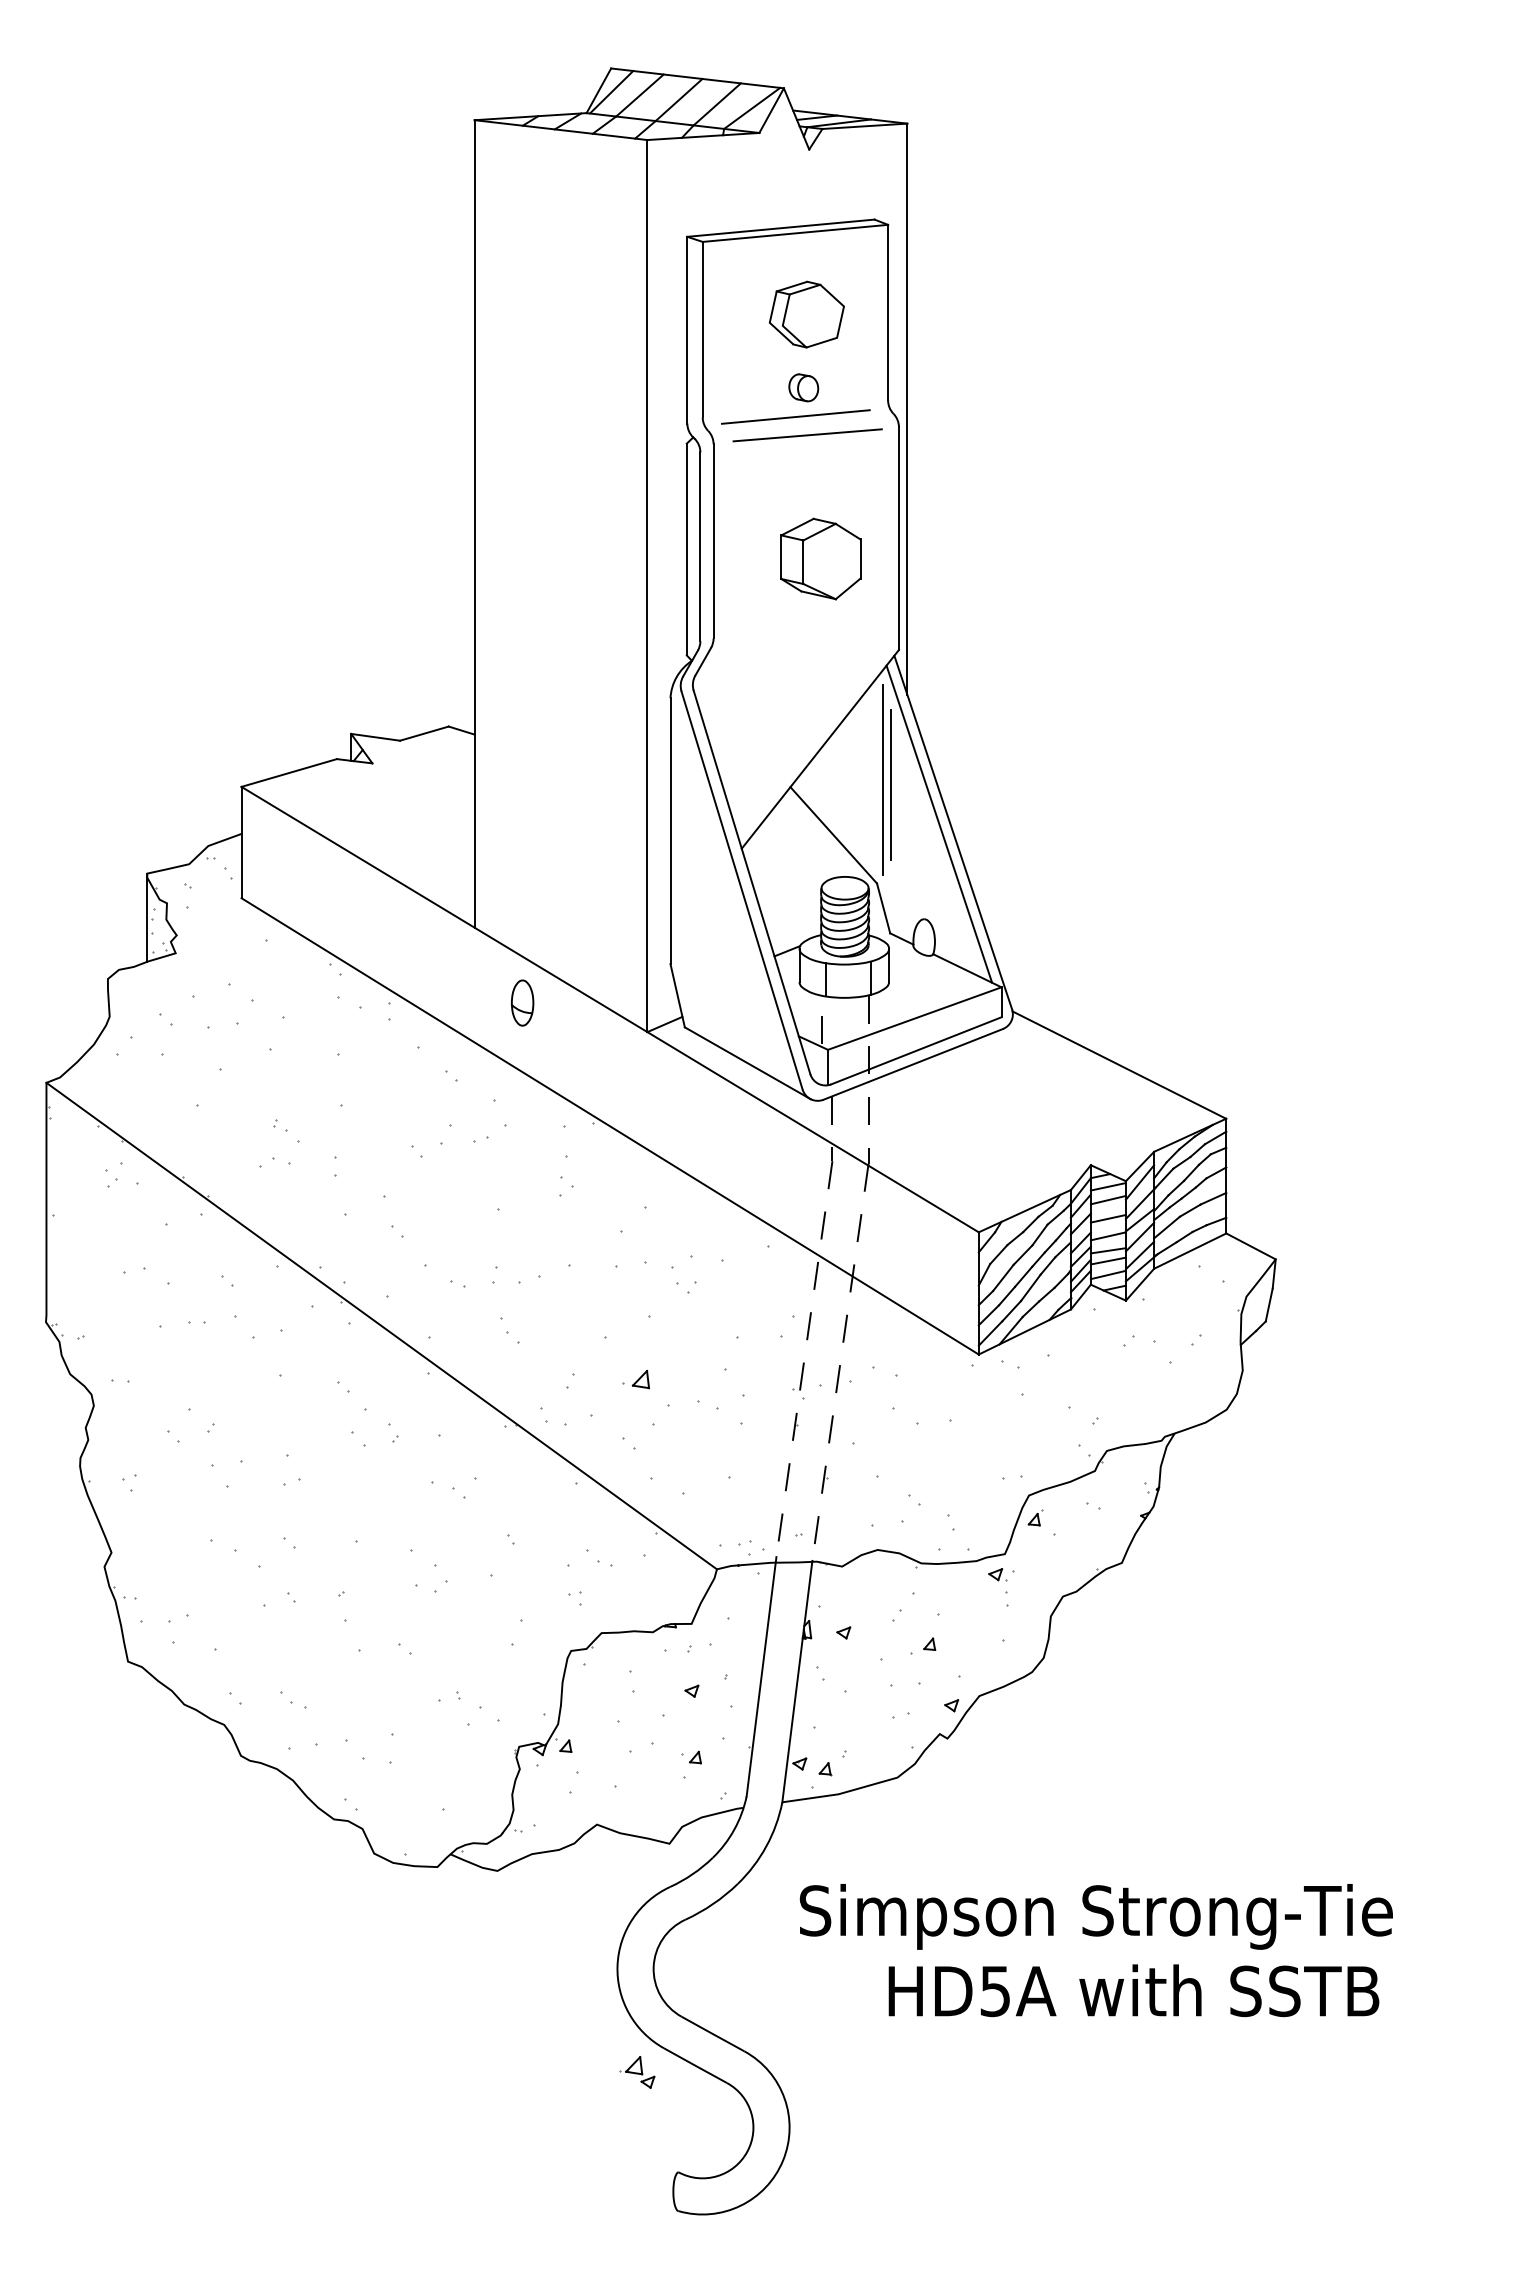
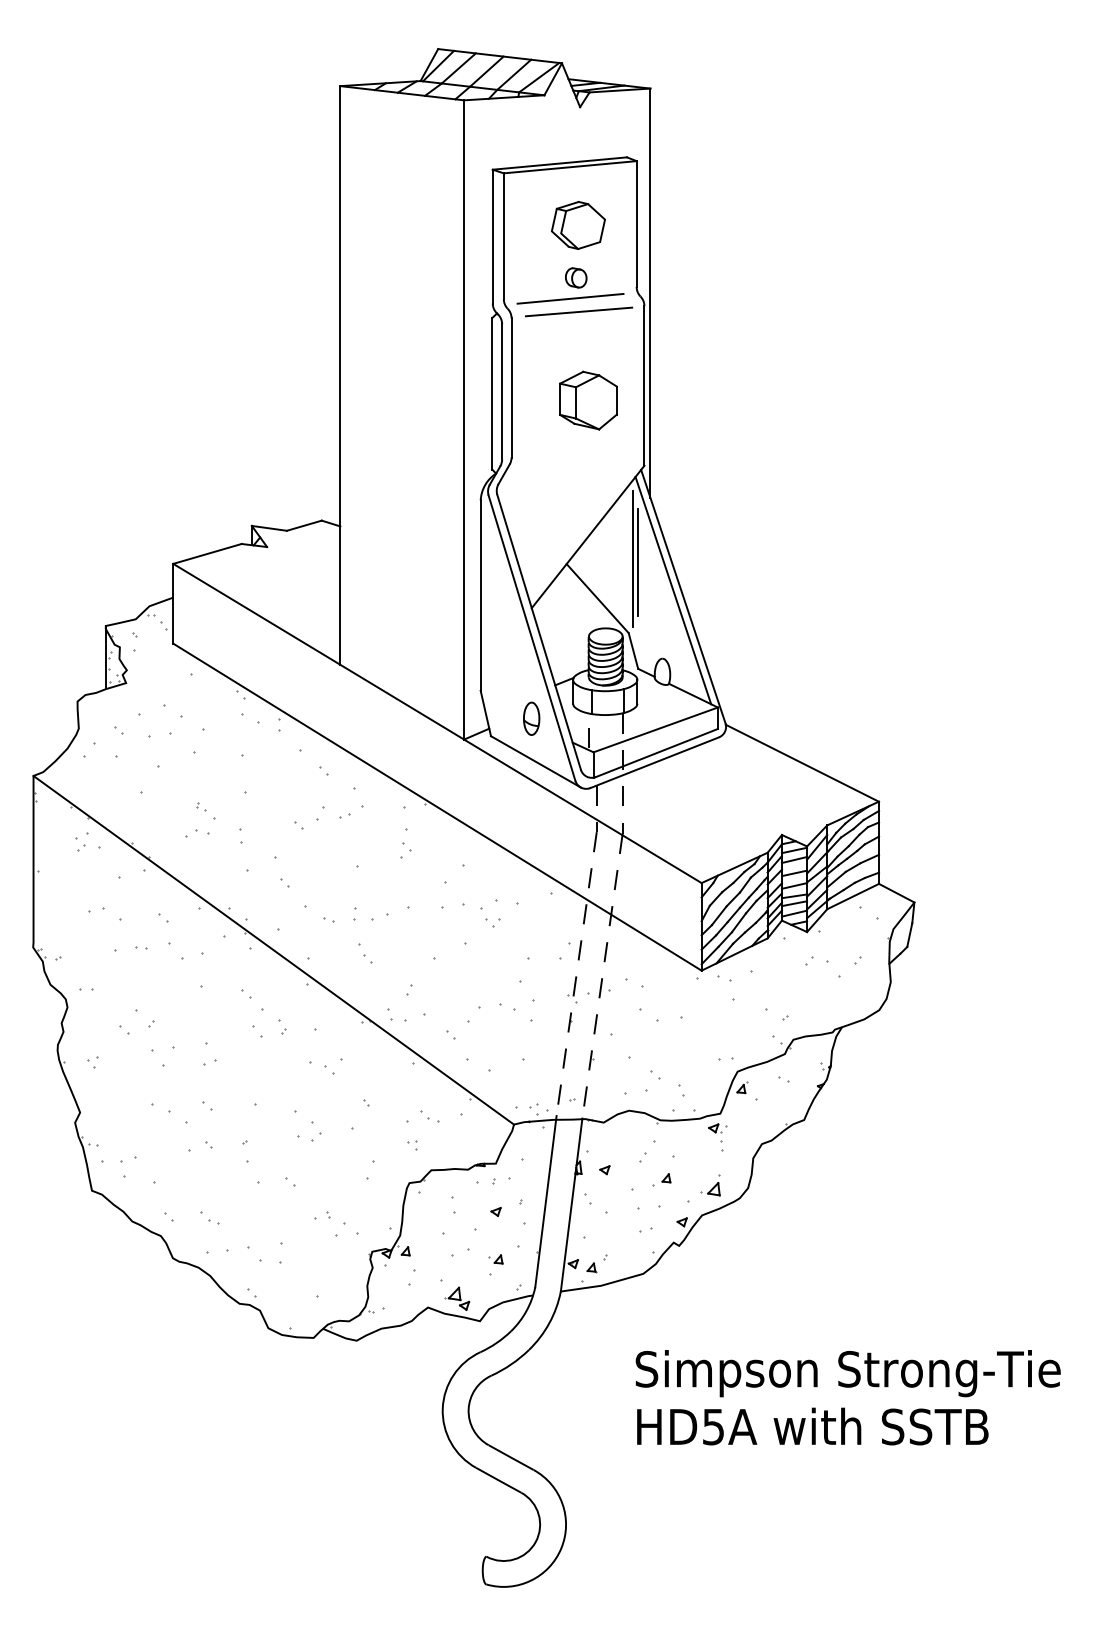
part: (522, 1002) -> (531, 718), moved
part: (635, 1379) -> (710, 1189), moved
text: (1095, 1916) -> (847, 1373), moved
part: (637, 2072) -> (457, 1298), moved

